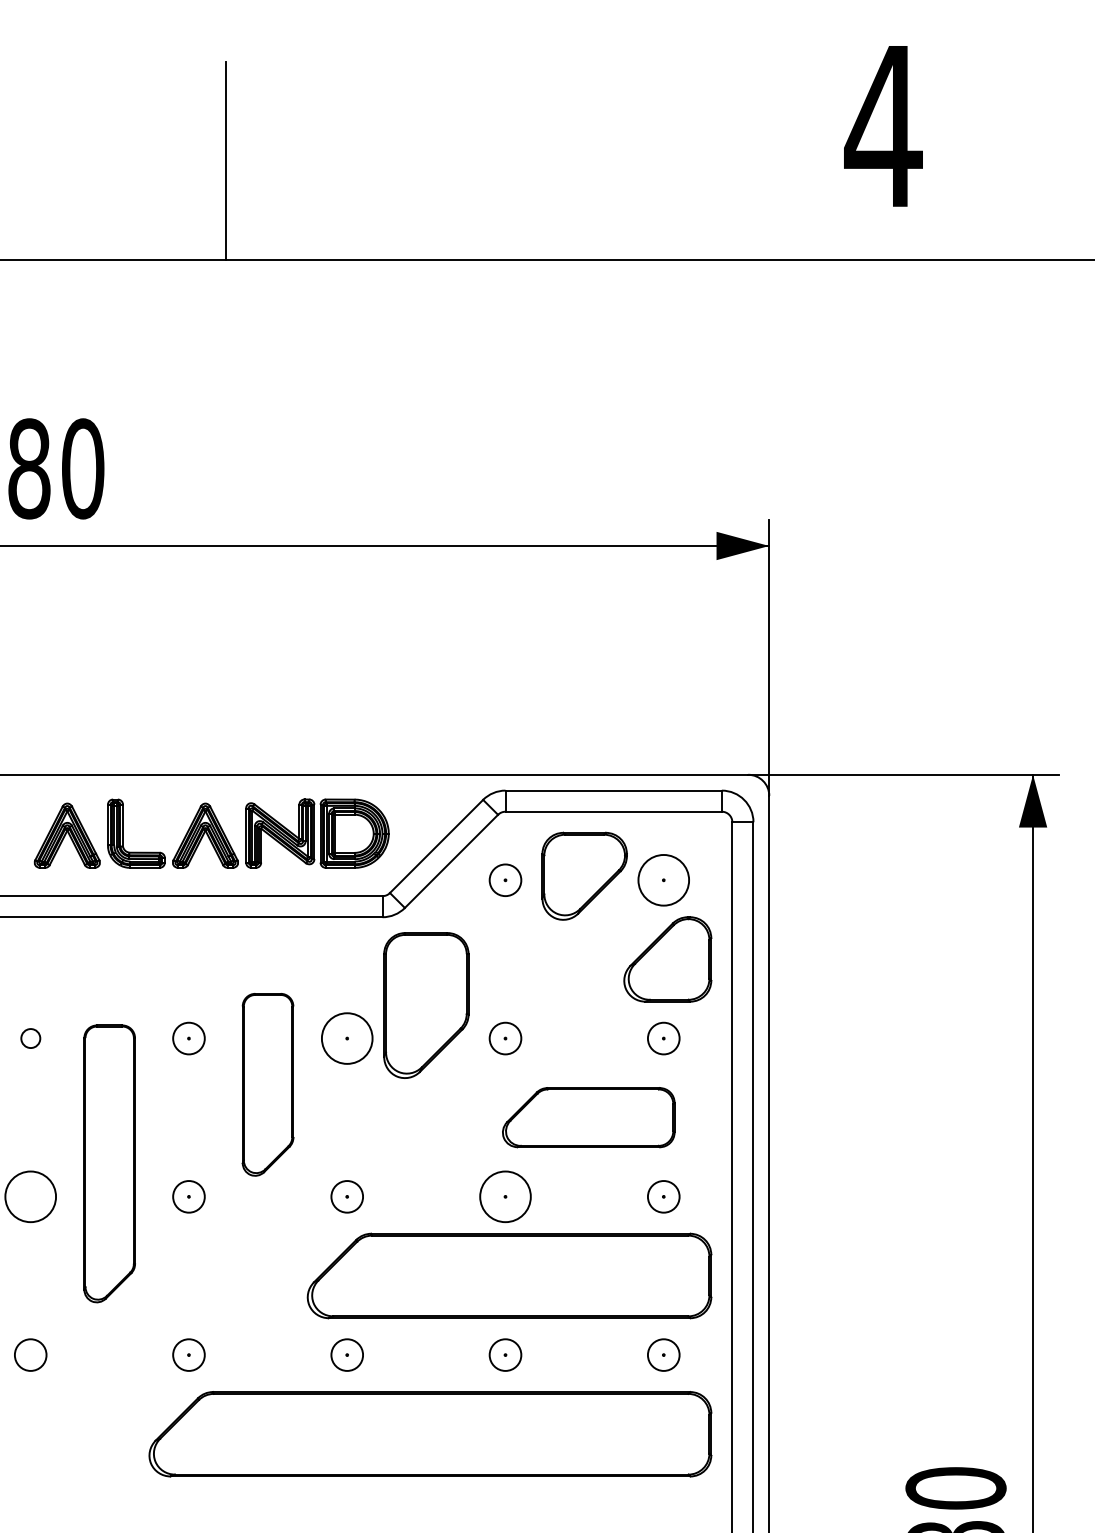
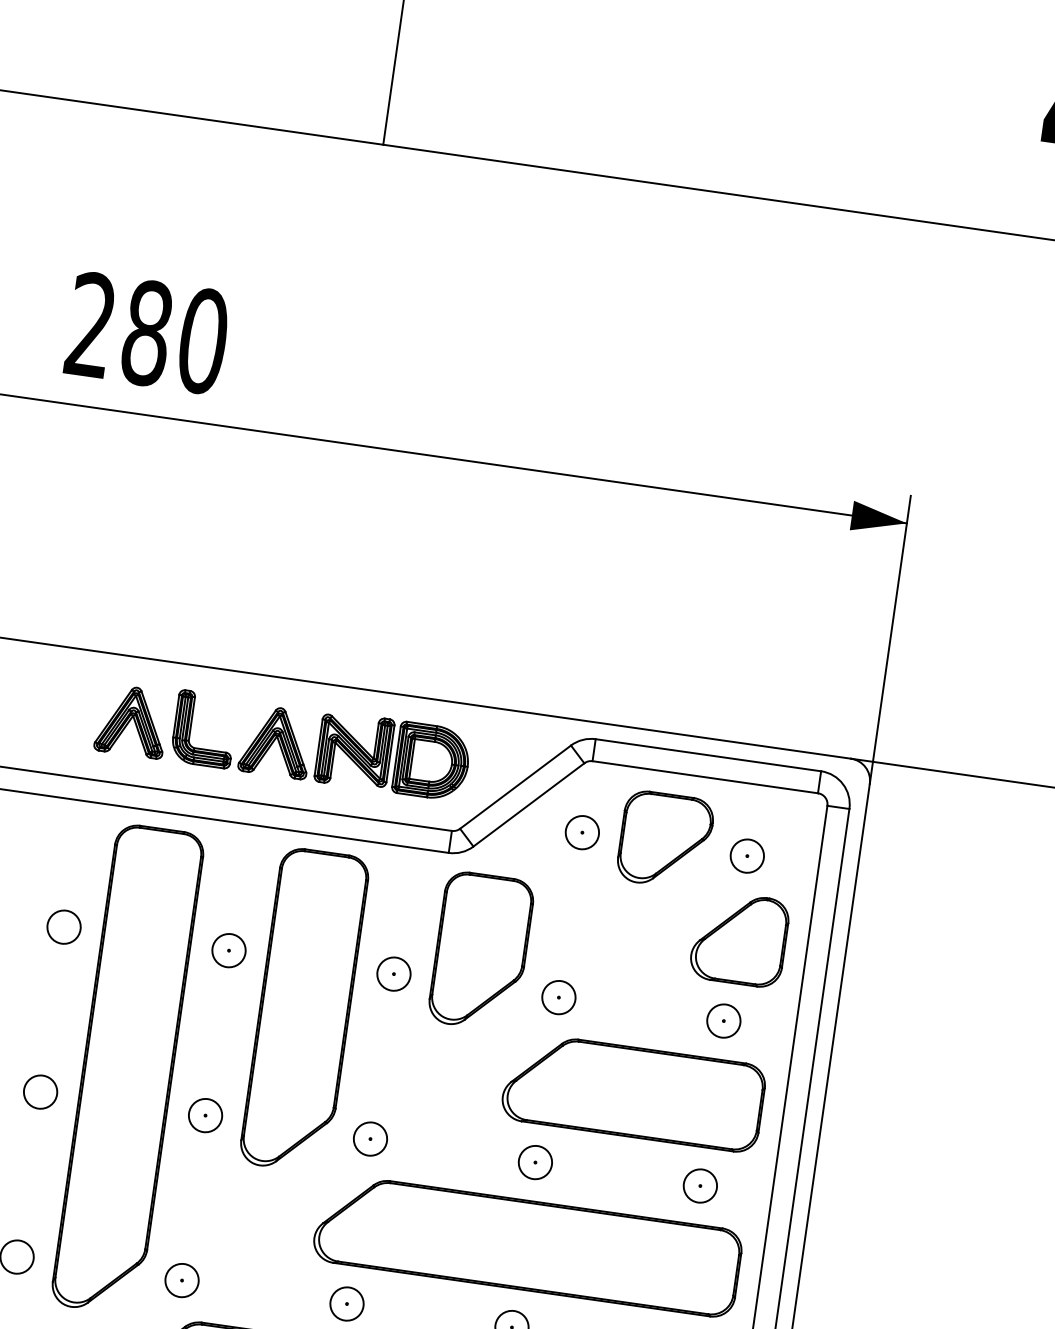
circle: (663, 880) -> (747, 856), size x0.62
circle: (30, 1038) -> (63, 927), size x1.67
circle: (347, 1038) -> (394, 974), size x0.62
part: (267, 1084) -> (304, 1010), size x1.67
part: (588, 1117) -> (633, 1092), size x1.43
part: (109, 1163) -> (127, 1069), size x1.67
circle: (30, 1196) -> (40, 1091), size x0.62
circle: (505, 1196) -> (535, 1162), size x0.62

